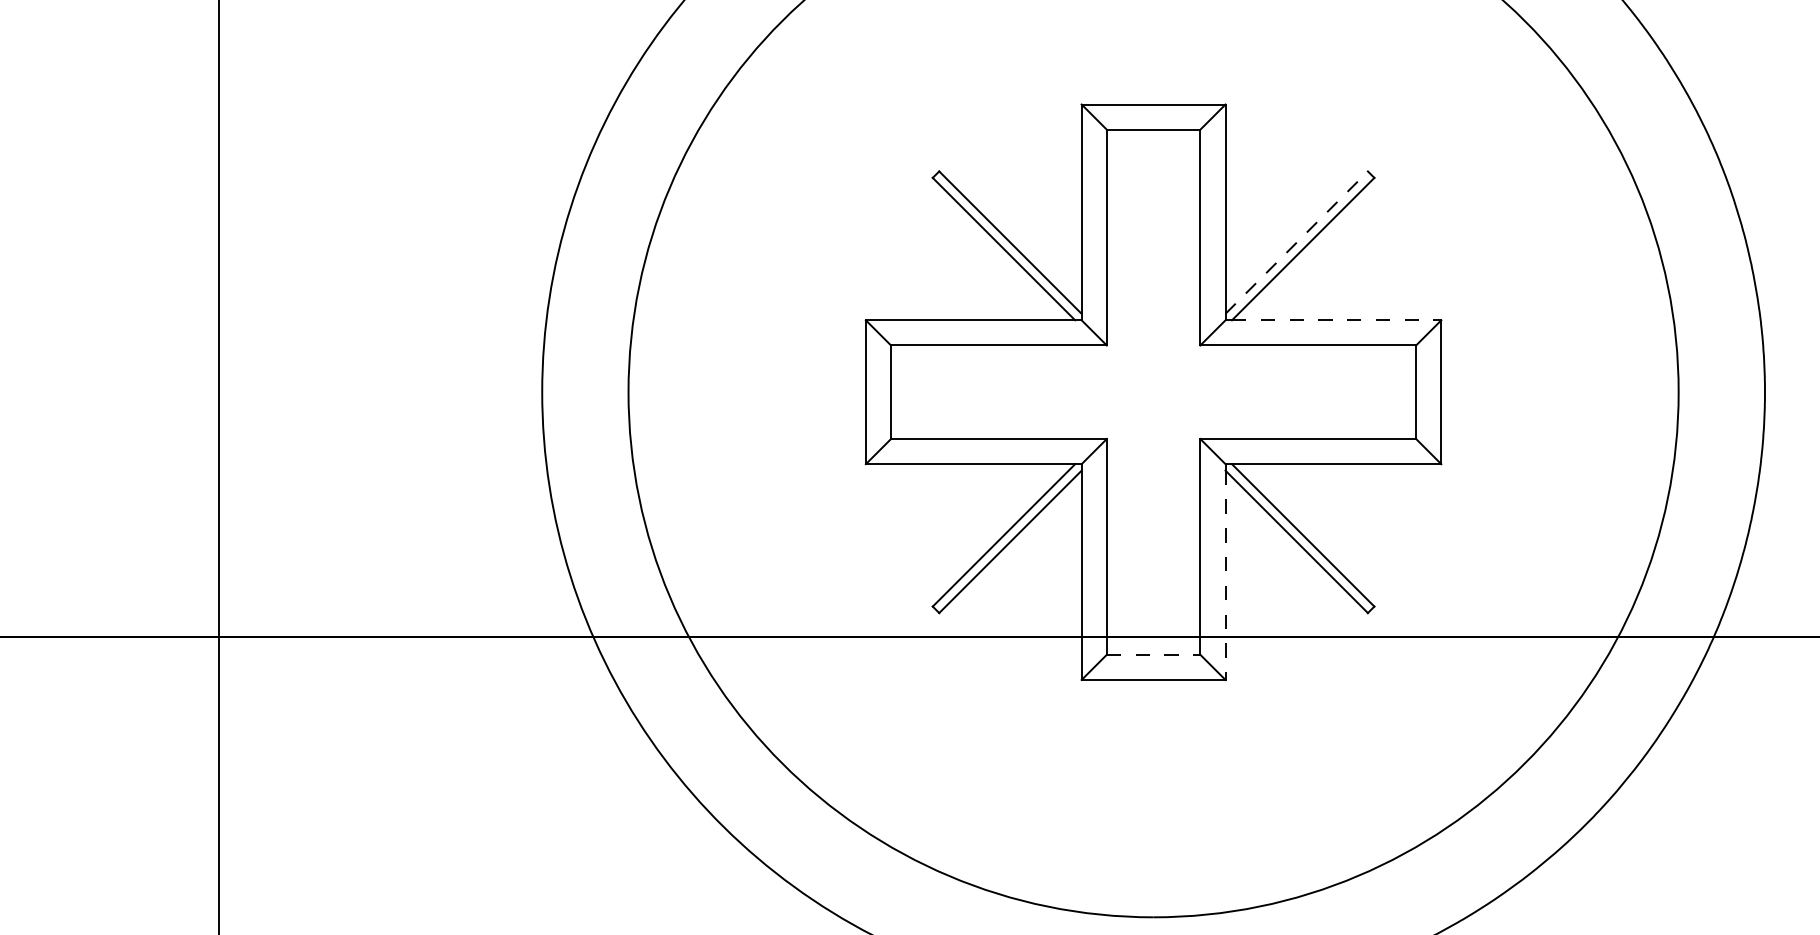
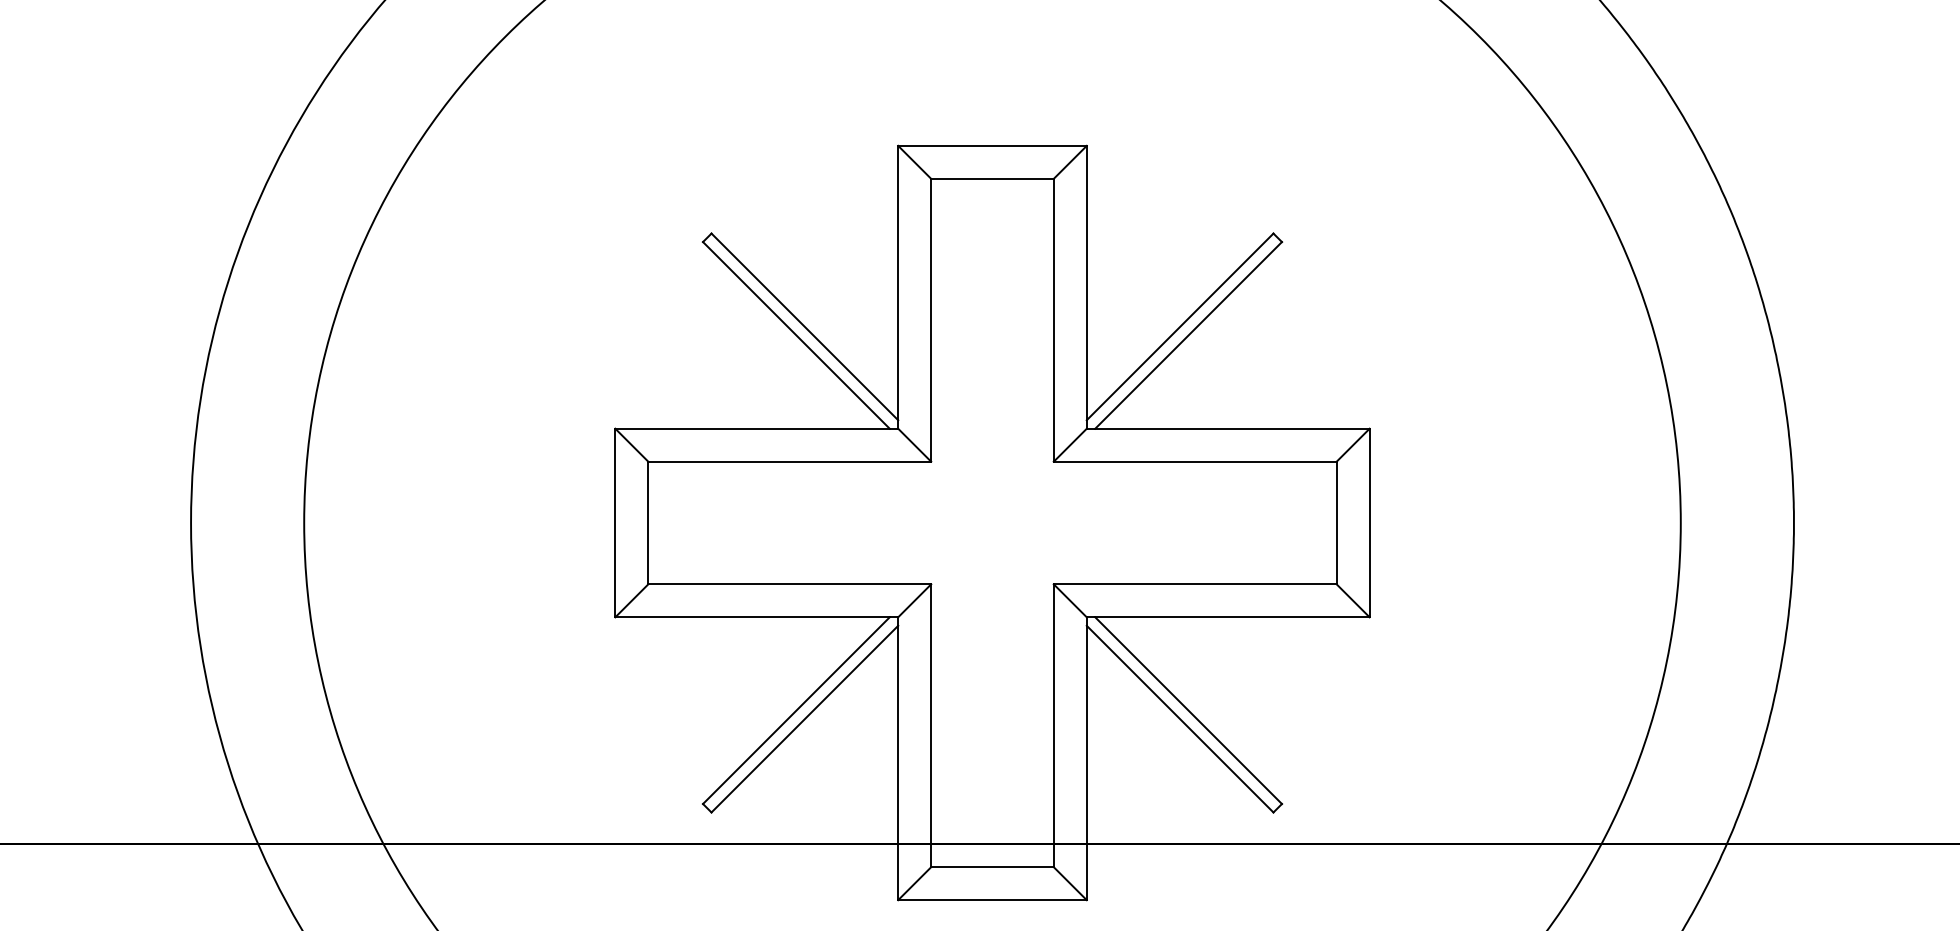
line: (1296, 242) -> (1179, 326), dashed -> solid
line: (1336, 320) -> (1232, 428), dashed -> solid
line: (1225, 575) -> (1086, 763), dashed -> solid
line: (1153, 654) -> (992, 866), dashed -> solid

